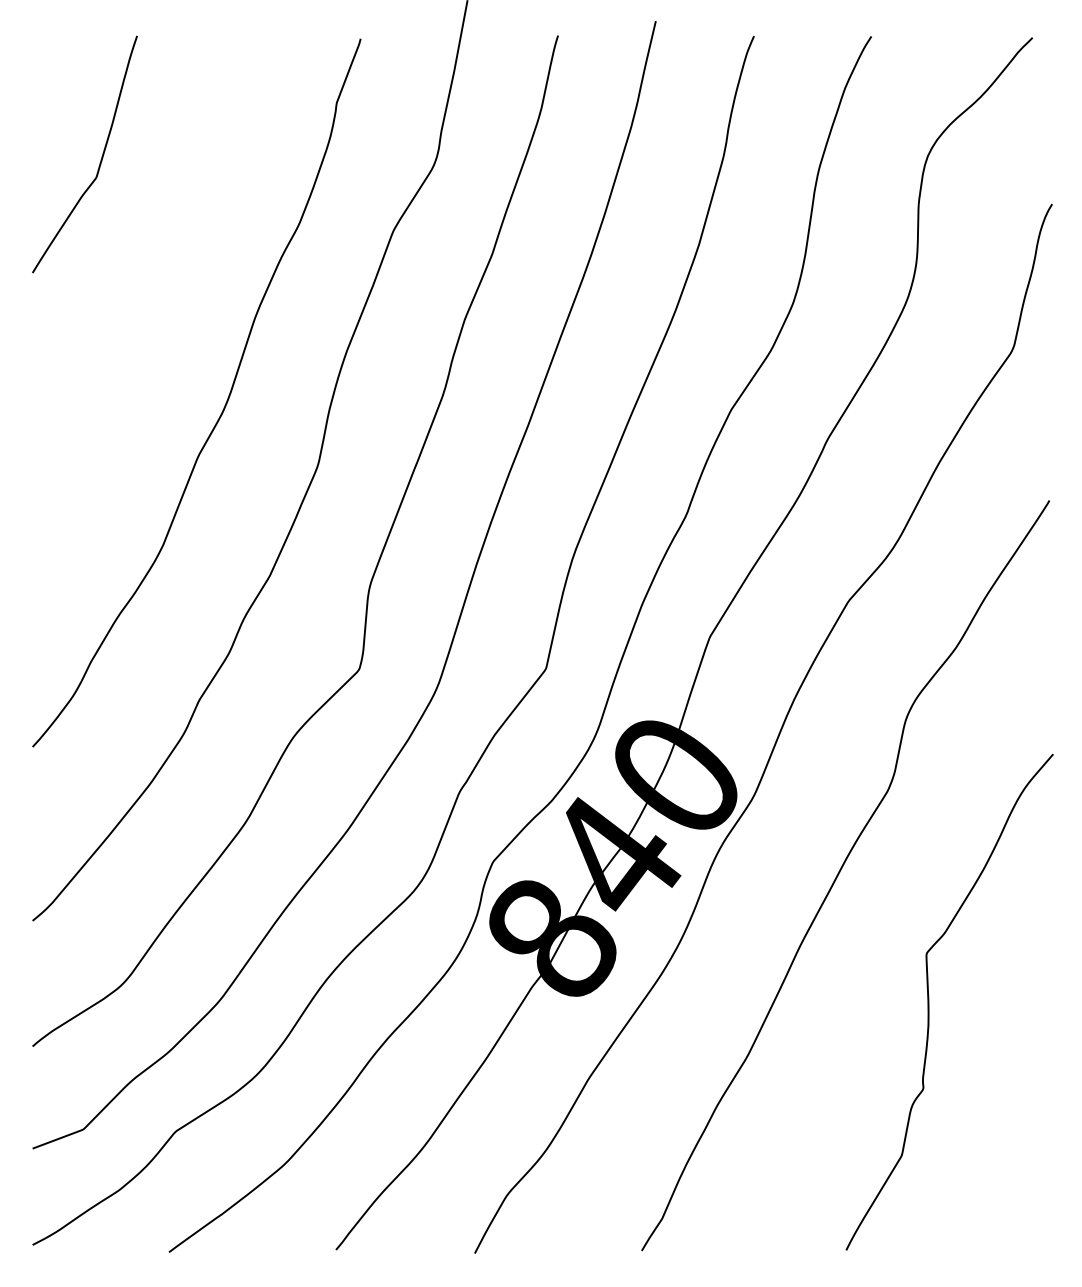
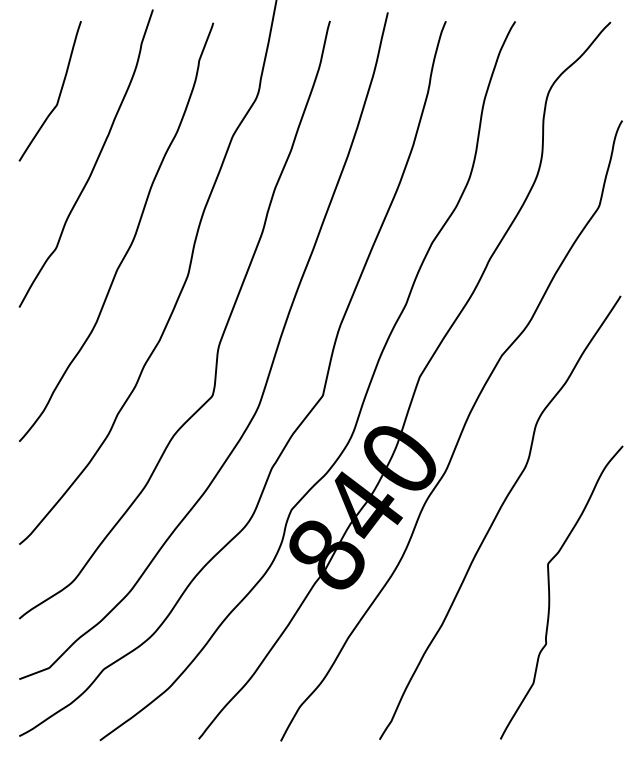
curve: (159, 276) -> (94, 163), added

